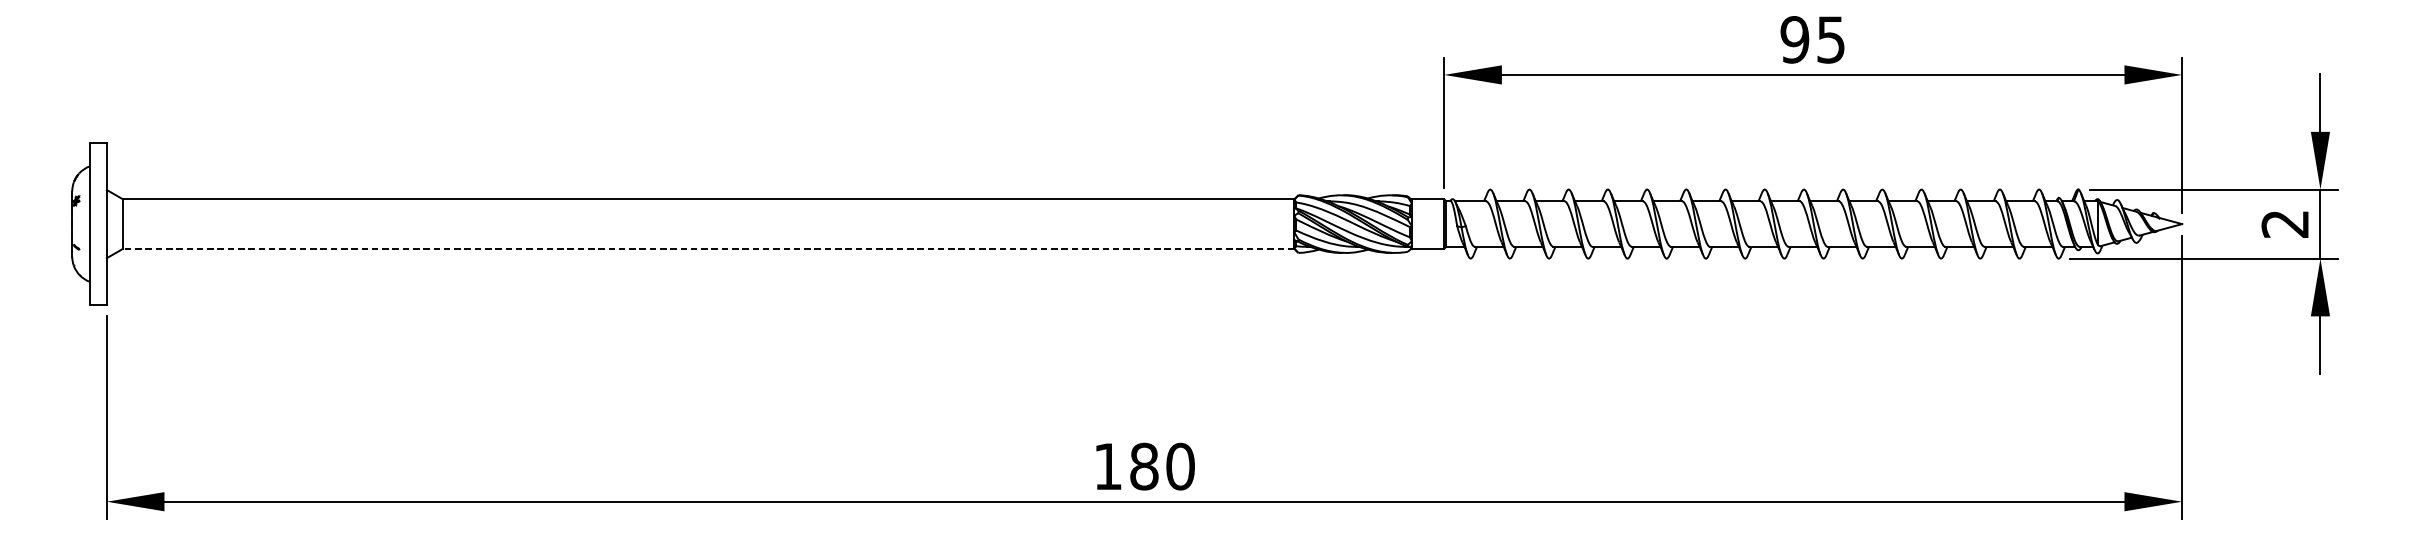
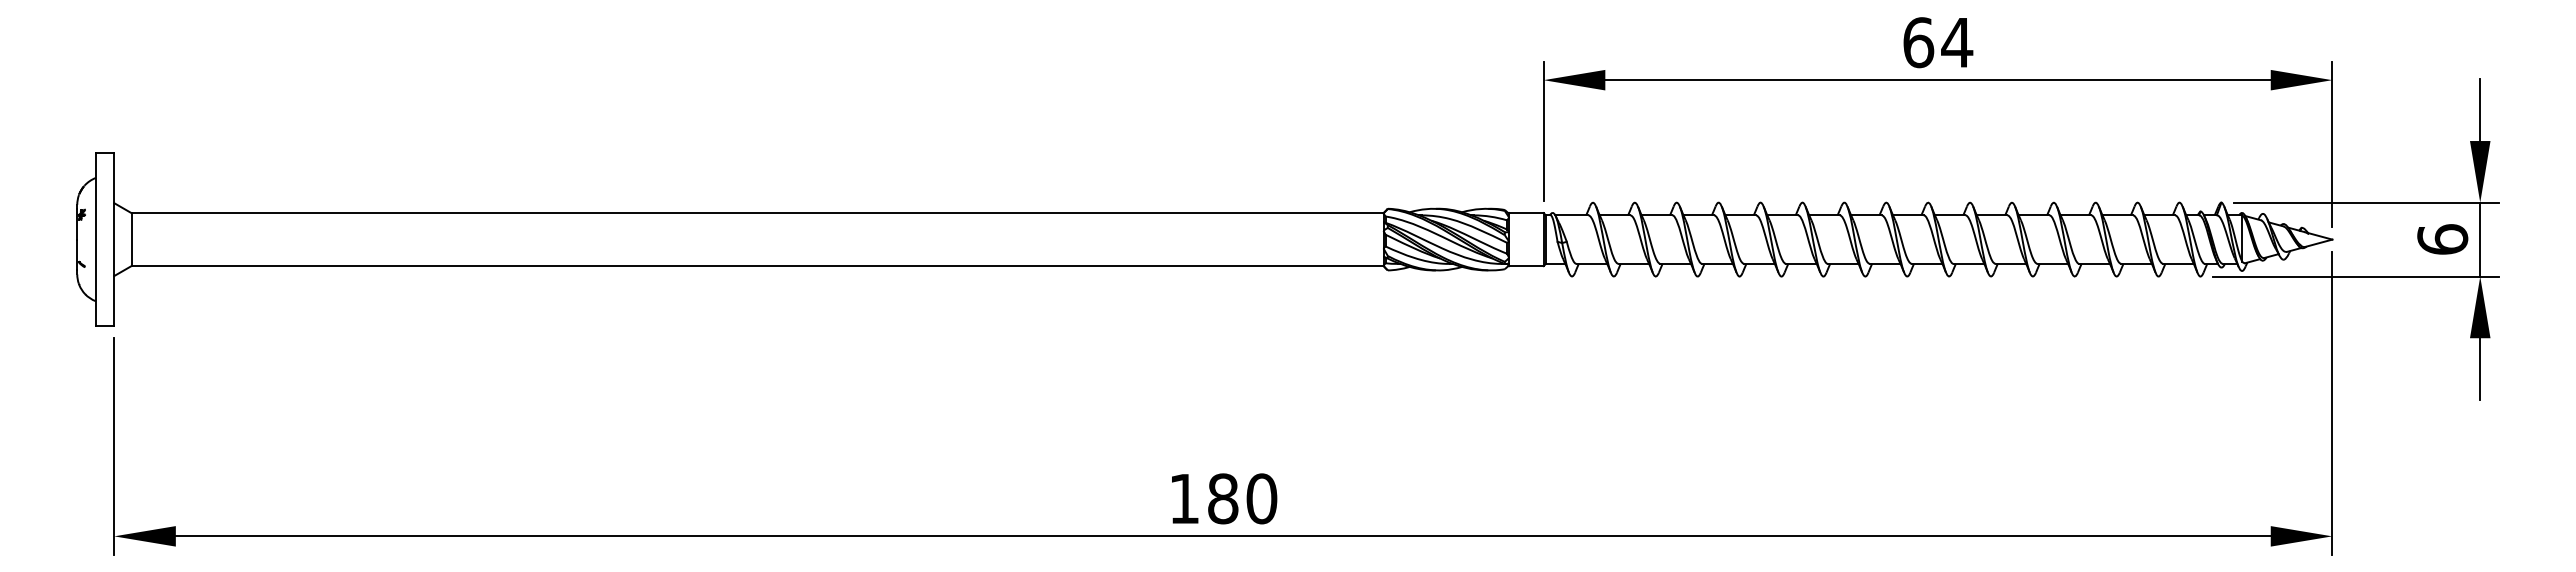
text: (1813, 39) -> (1938, 42), 95 -> 64
text: (2285, 223) -> (2442, 239), 2 -> 6
line: (708, 249) -> (757, 266), dashed -> solid

